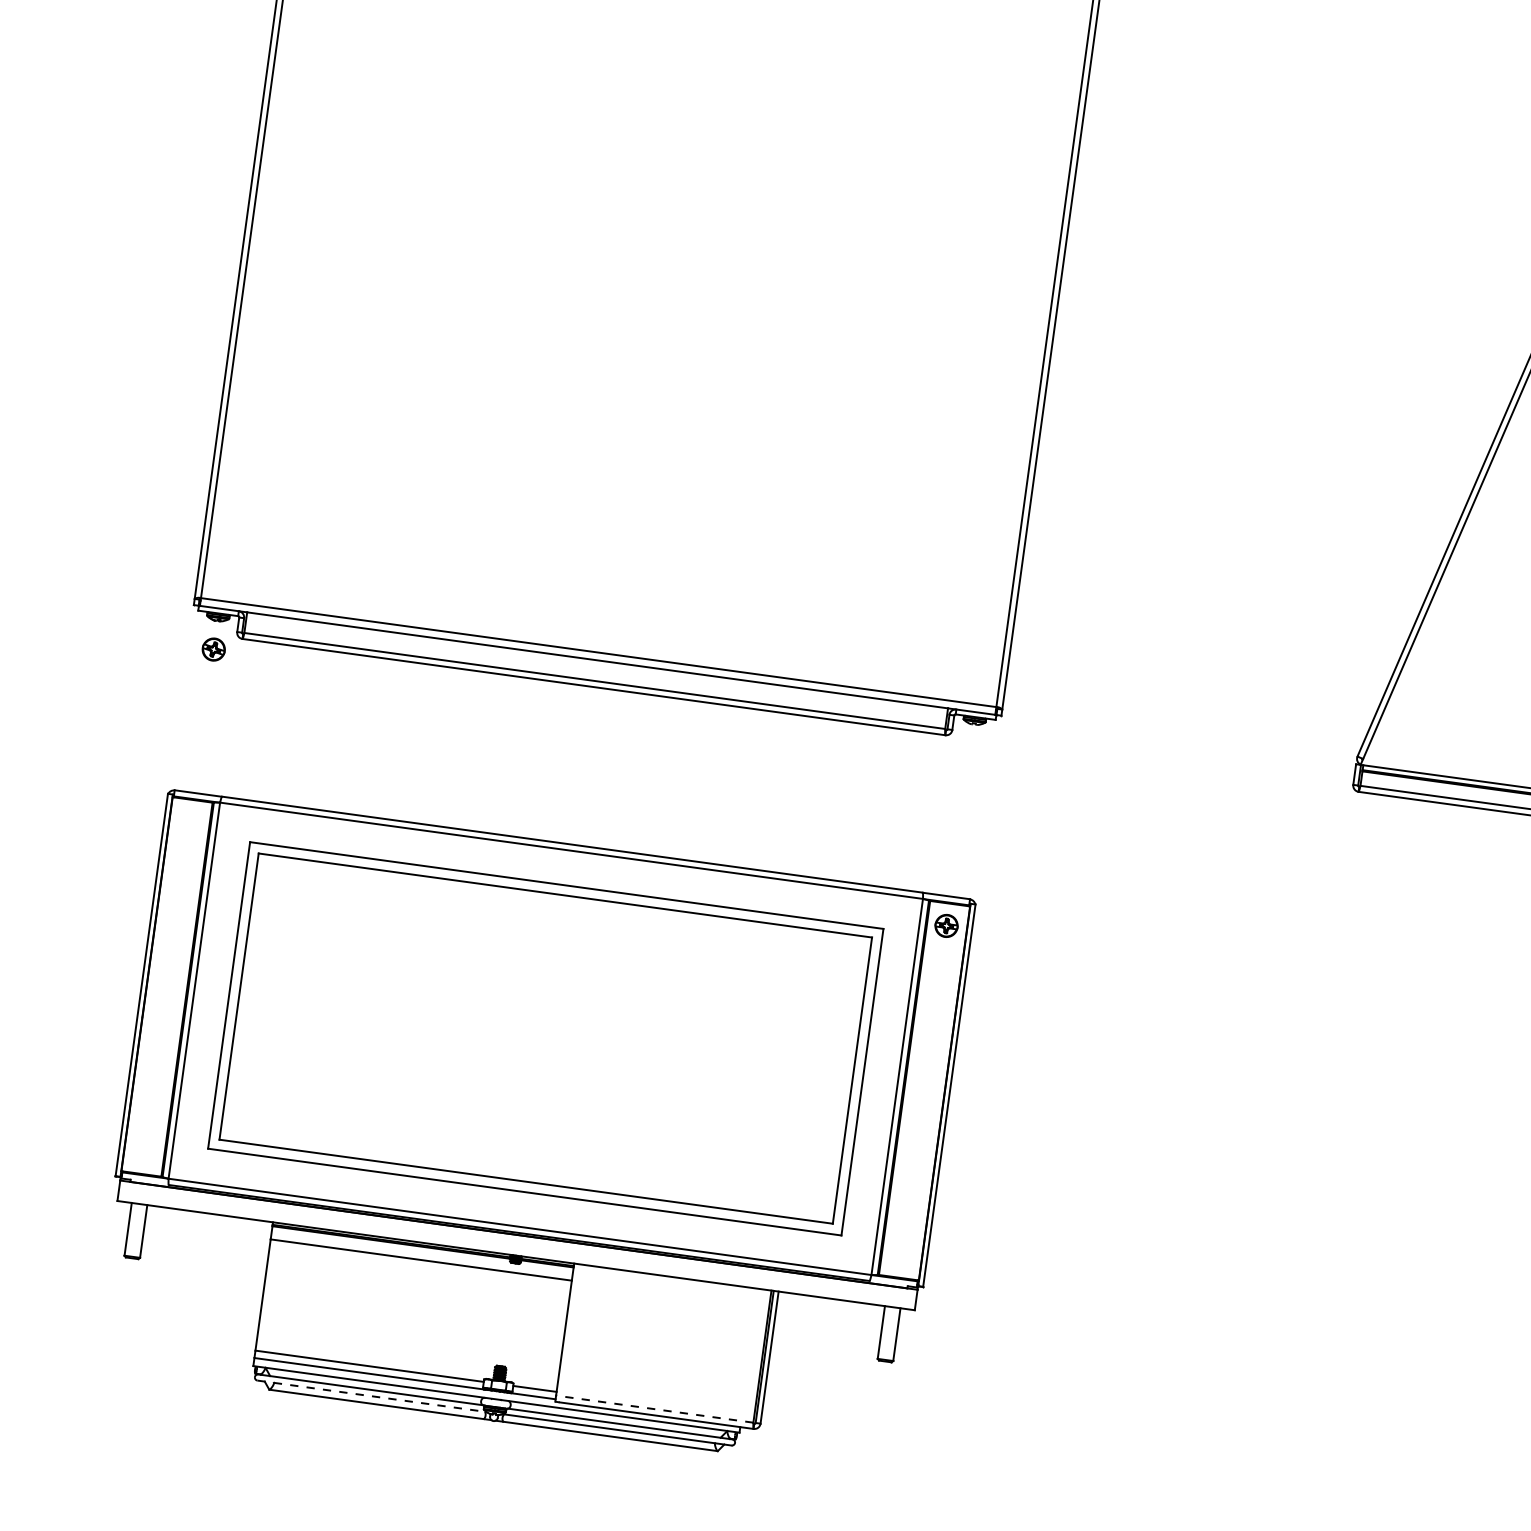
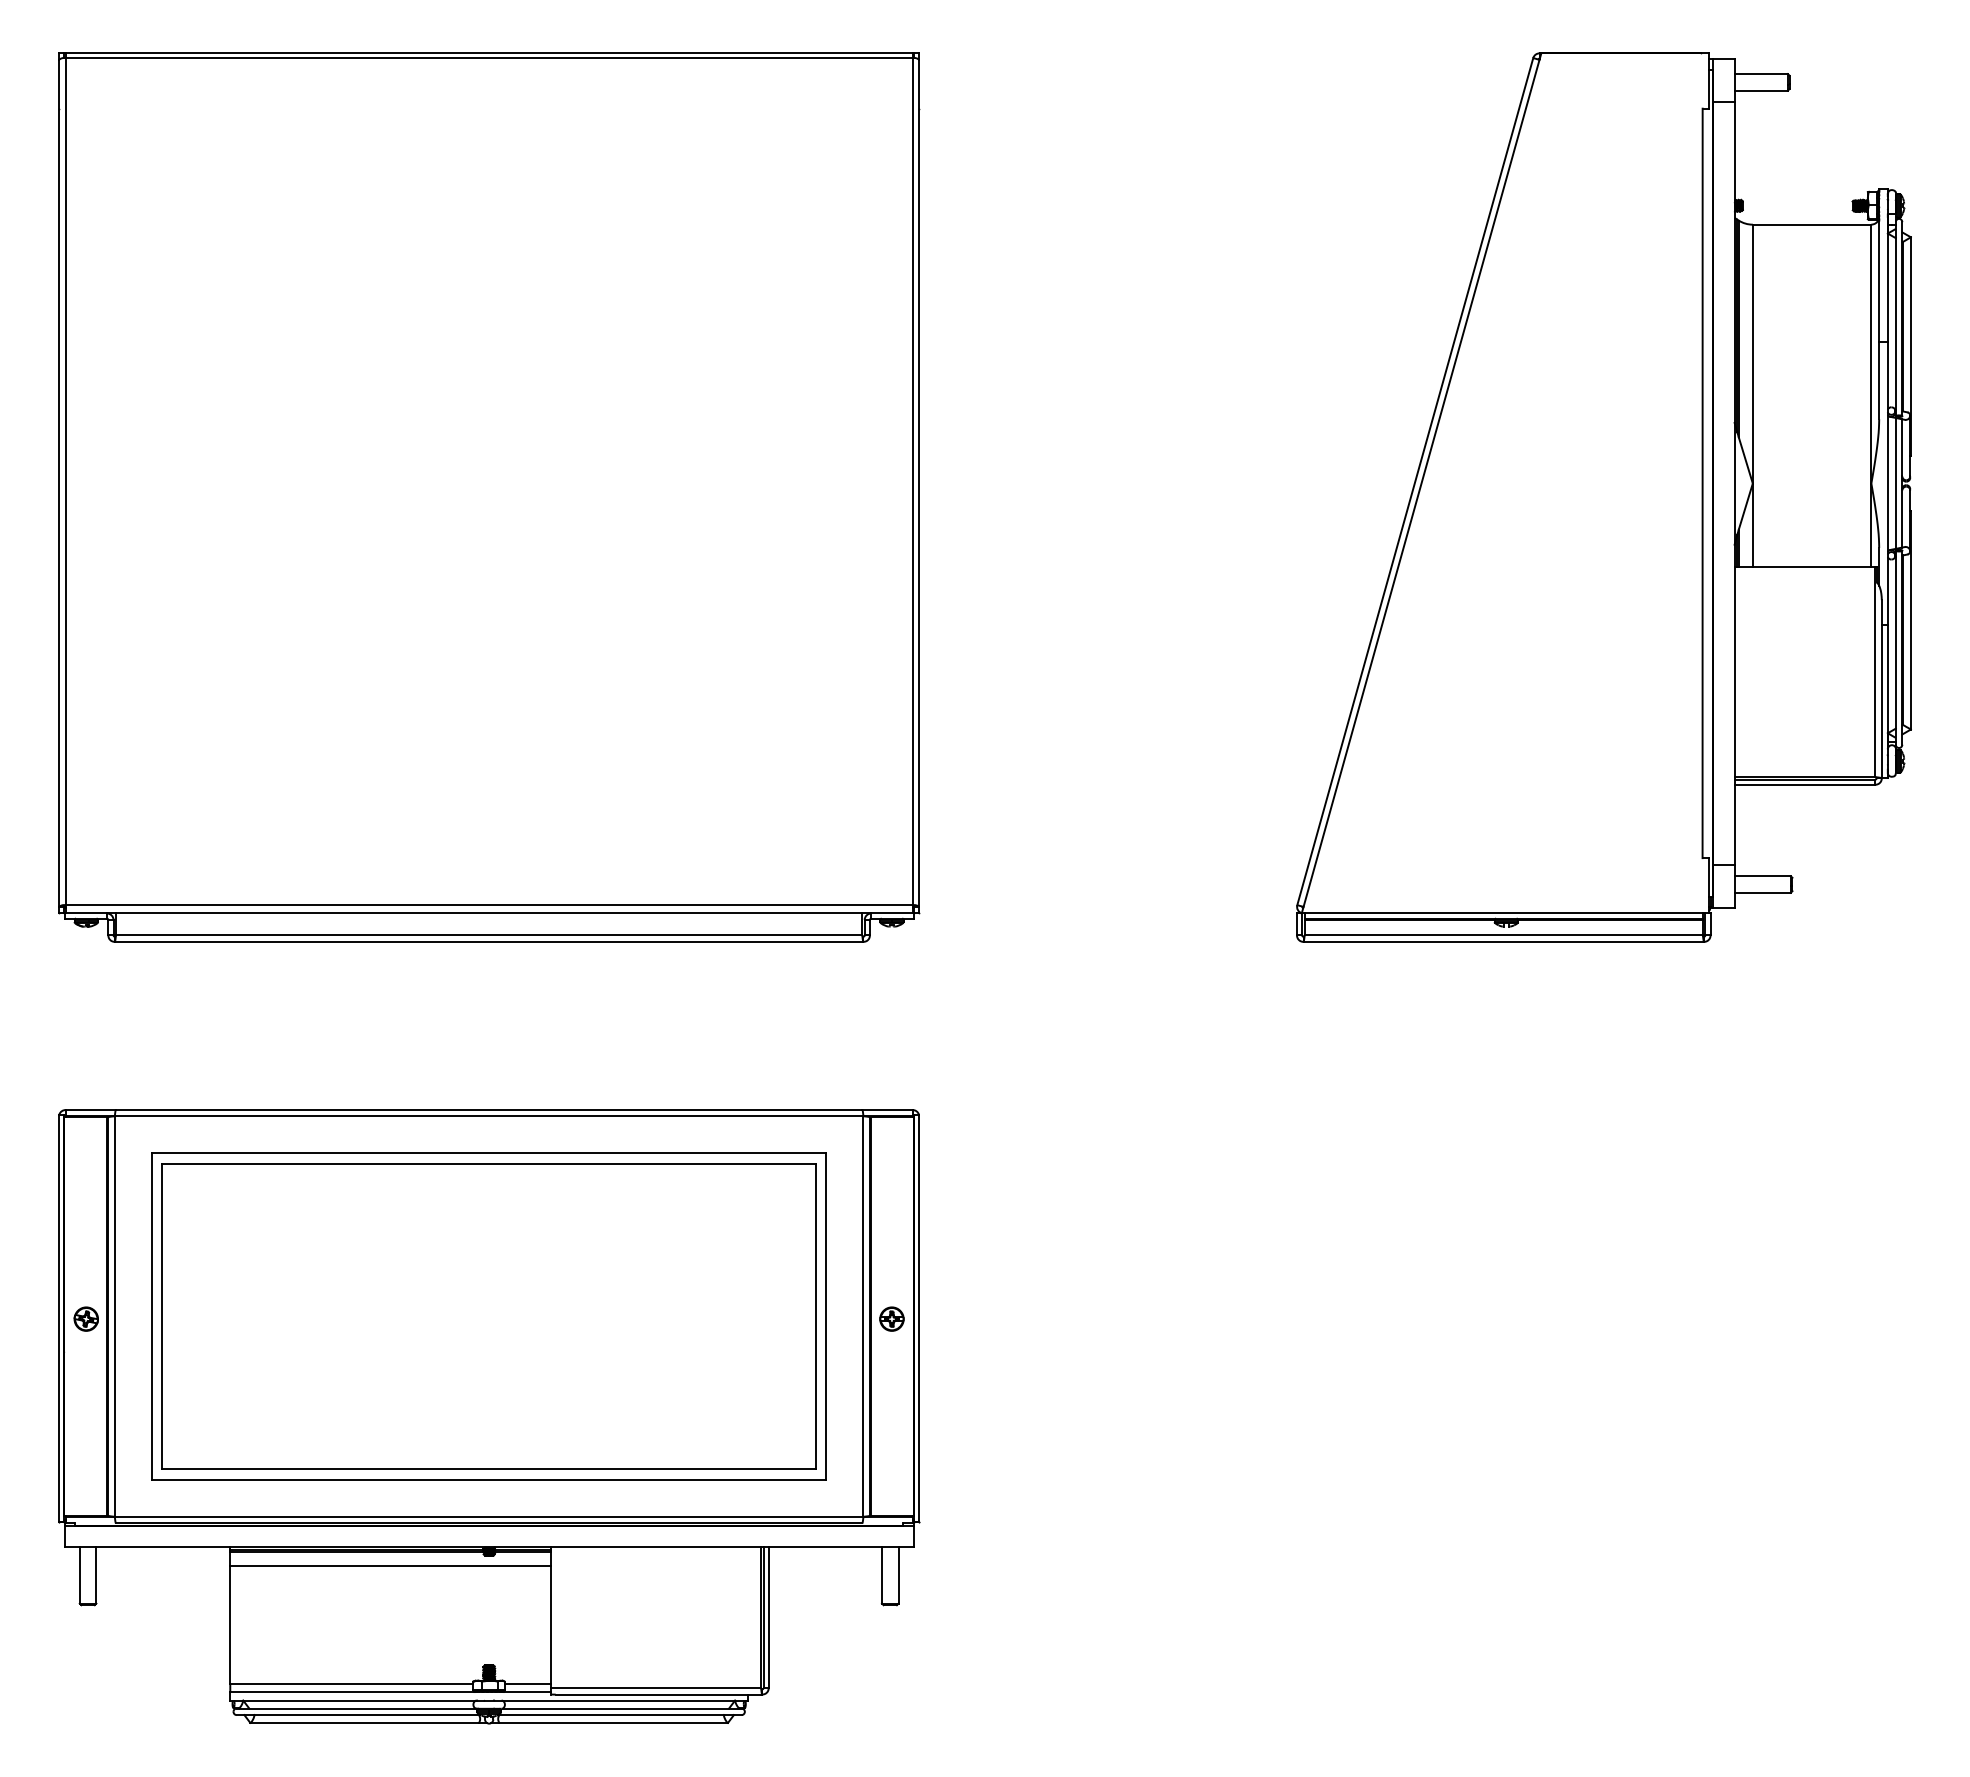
part: (213, 648) -> (85, 1318), moved
part: (946, 925) -> (891, 1318), moved
line: (371, 1396) -> (358, 1715), dashed -> solid
line: (654, 1409) -> (655, 1688), dashed -> solid

